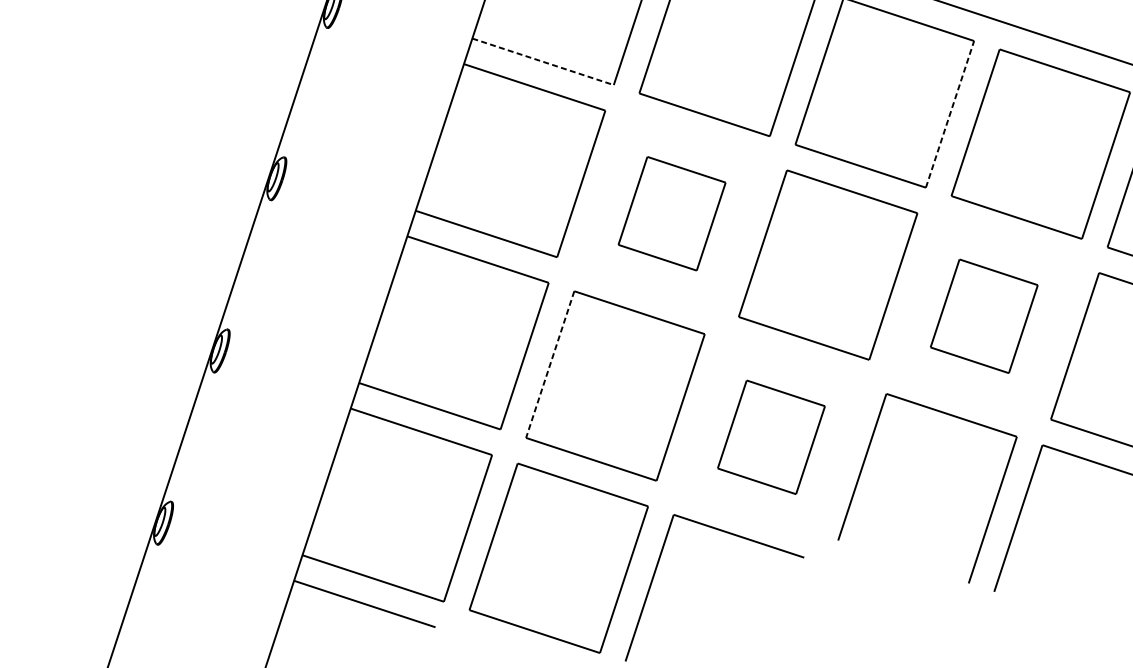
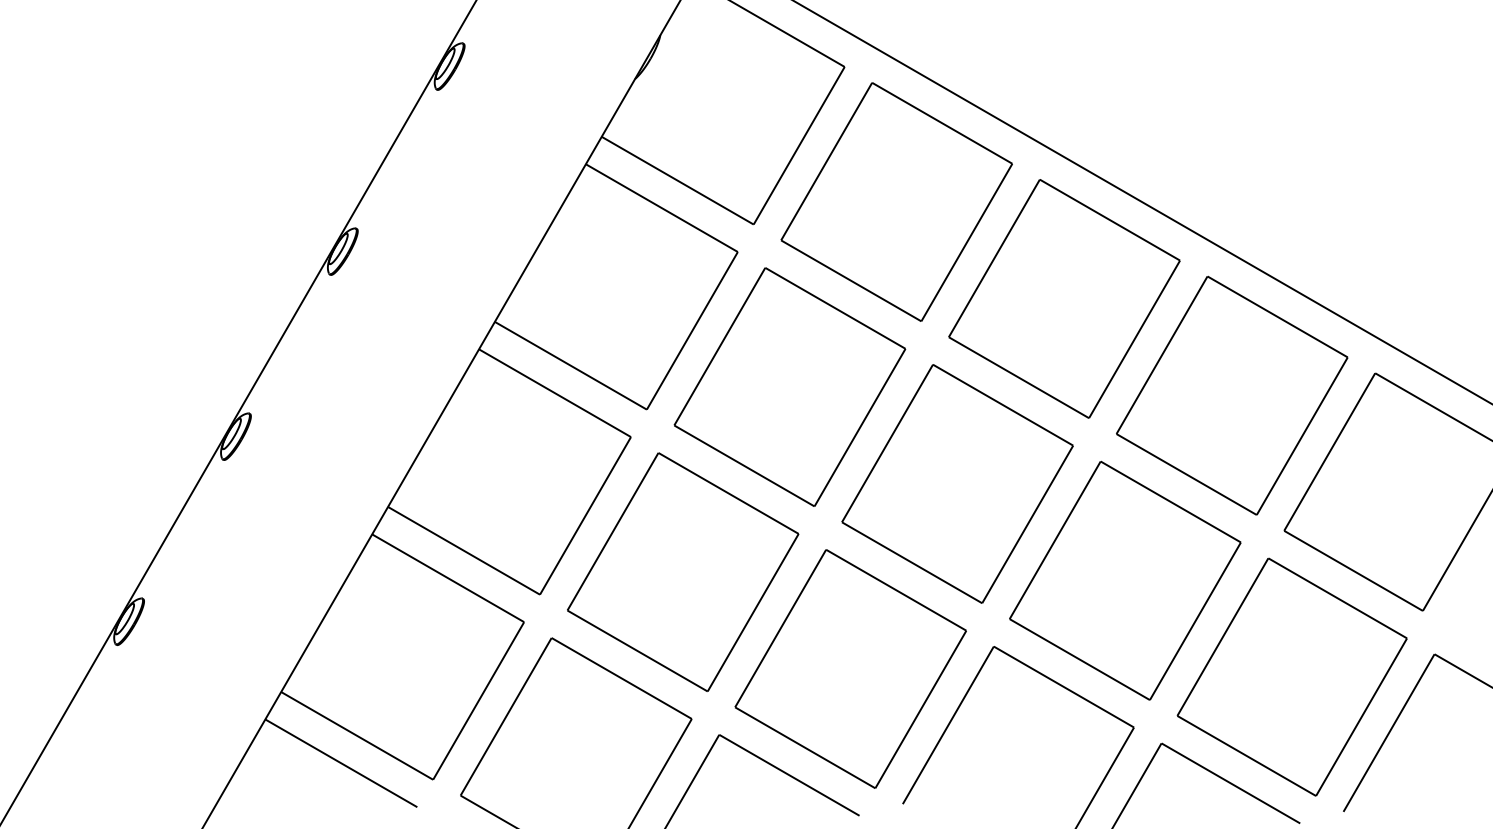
line: (542, 61) -> (677, 180), dashed -> solid
line: (949, 114) -> (1134, 339), dashed -> solid
part: (671, 213) -> (789, 386), size x1.67
part: (984, 316) -> (1125, 580), size x1.67
line: (549, 364) -> (612, 531), dashed -> solid
part: (771, 436) -> (850, 668), size x1.67

